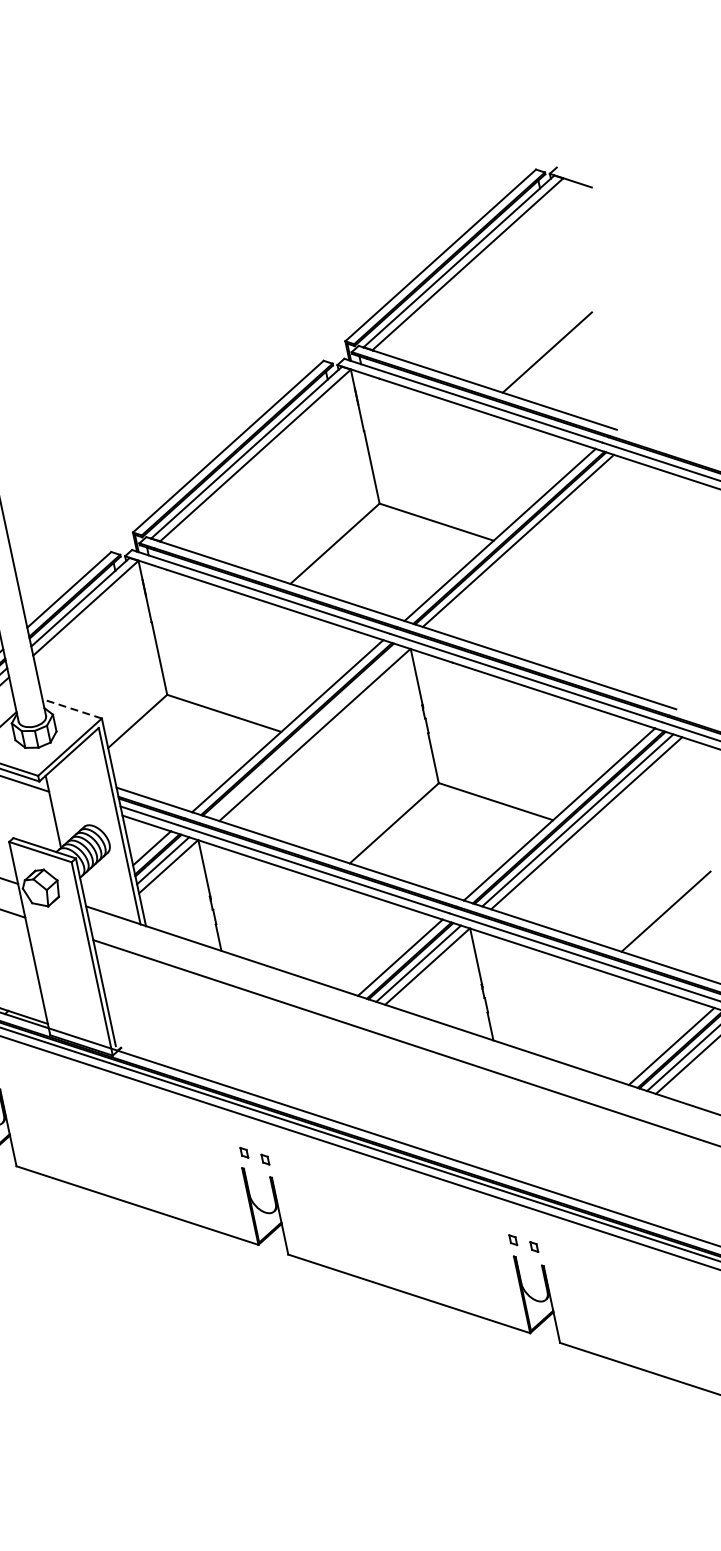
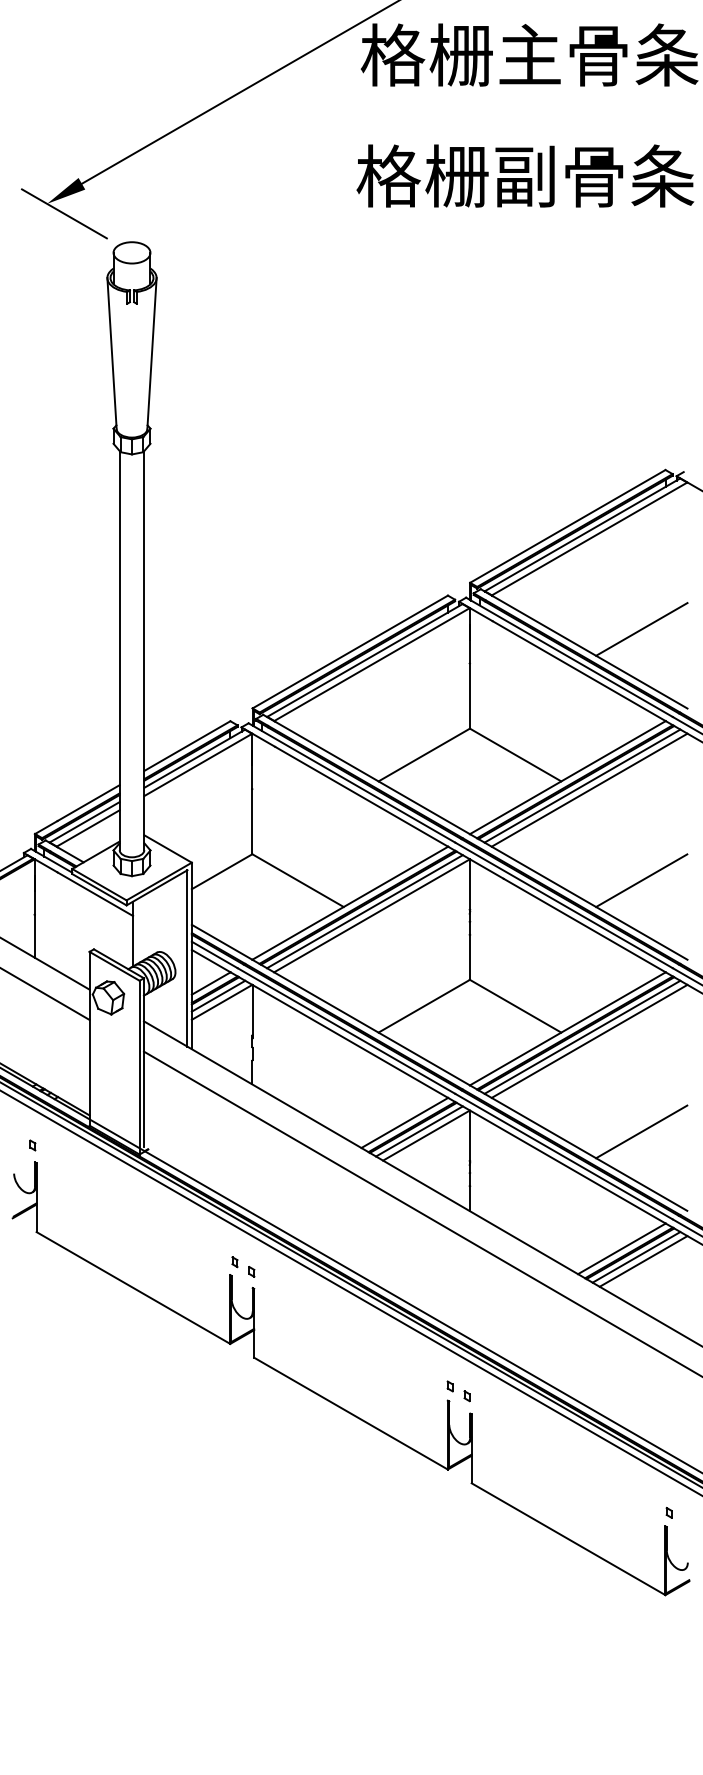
line: (527, 543) -> (589, 789), added
line: (606, 632) -> (641, 880), added
line: (71, 708) -> (167, 848), dashed -> solid
line: (305, 732) -> (364, 911), added

